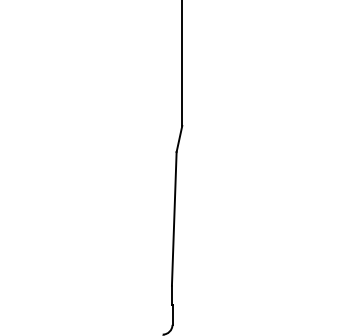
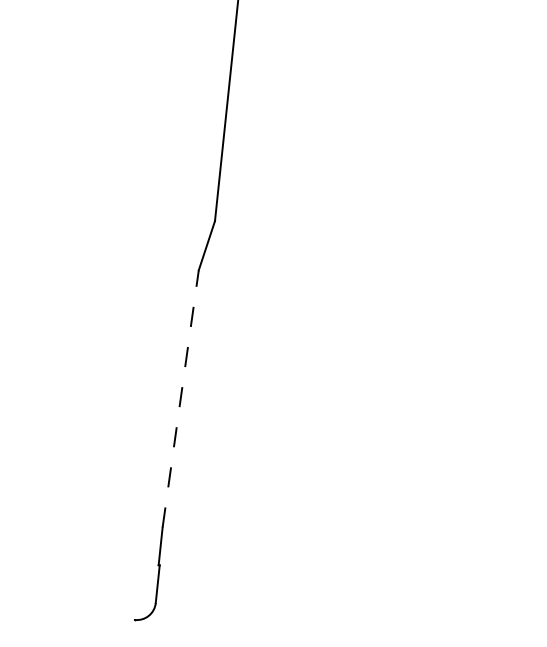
line: (174, 218) -> (181, 398), solid -> dashed

